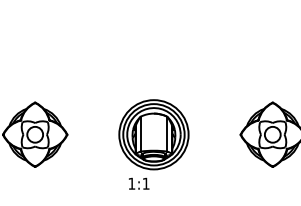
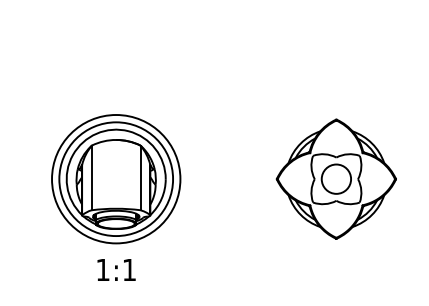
text: (139, 183) -> (117, 269), moved

